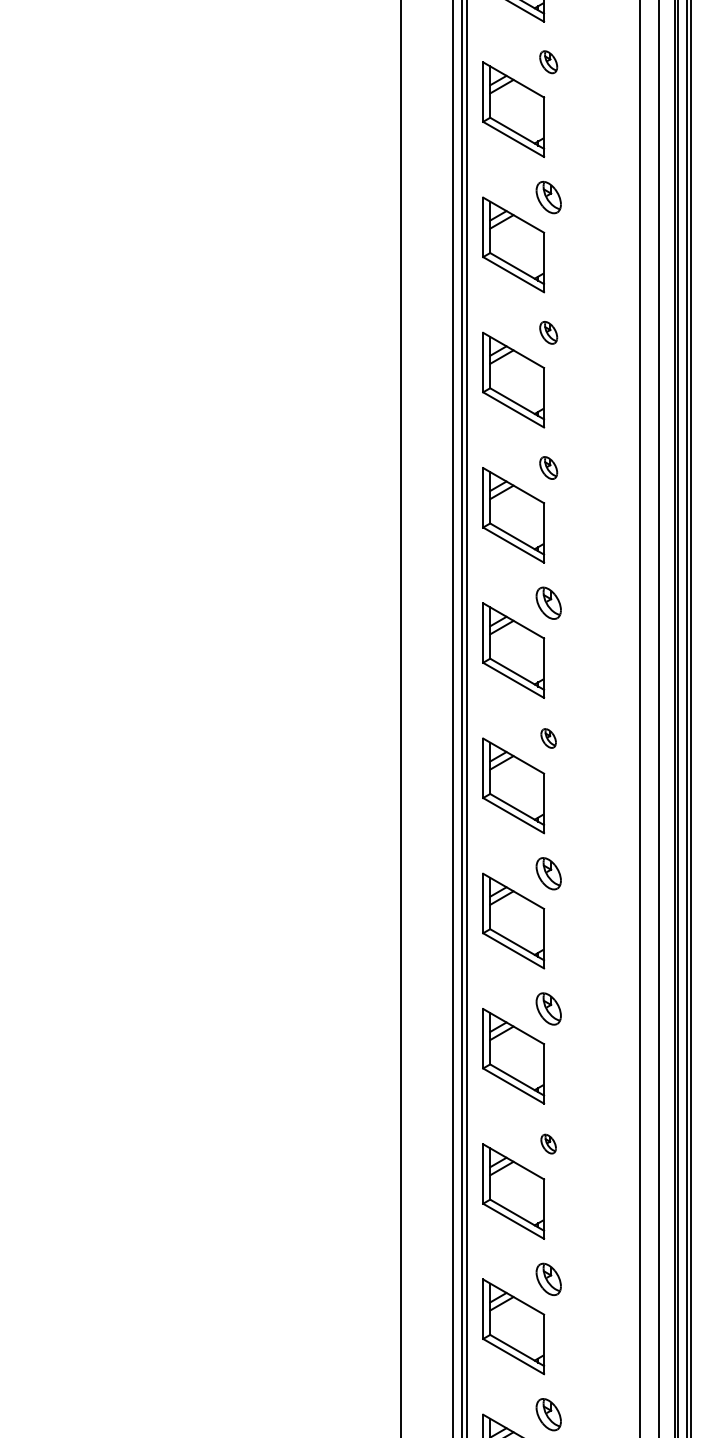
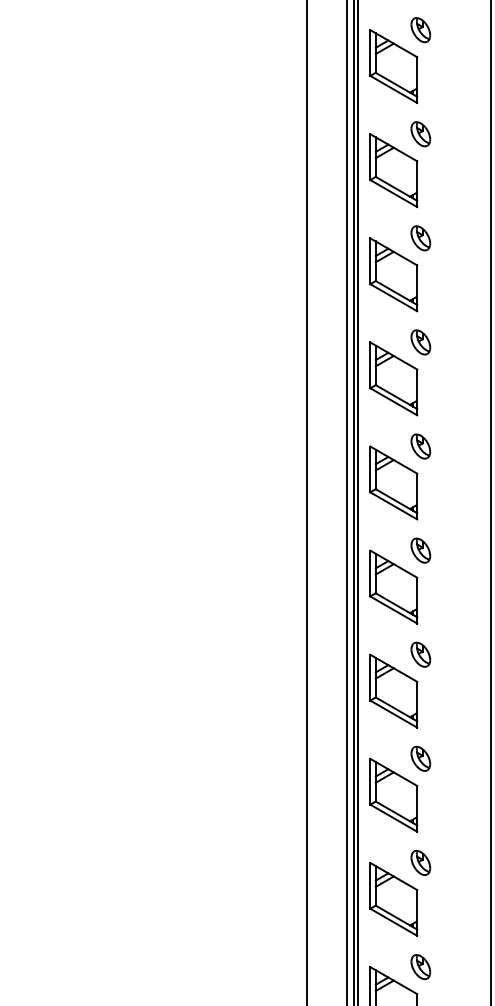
part: (548, 61) -> (420, 133), size x1.43
part: (548, 332) -> (420, 342), size x1.43
part: (548, 467) -> (420, 446), size x1.43
part: (548, 738) -> (420, 654), size x1.67
part: (548, 1143) -> (420, 966), size x1.67

